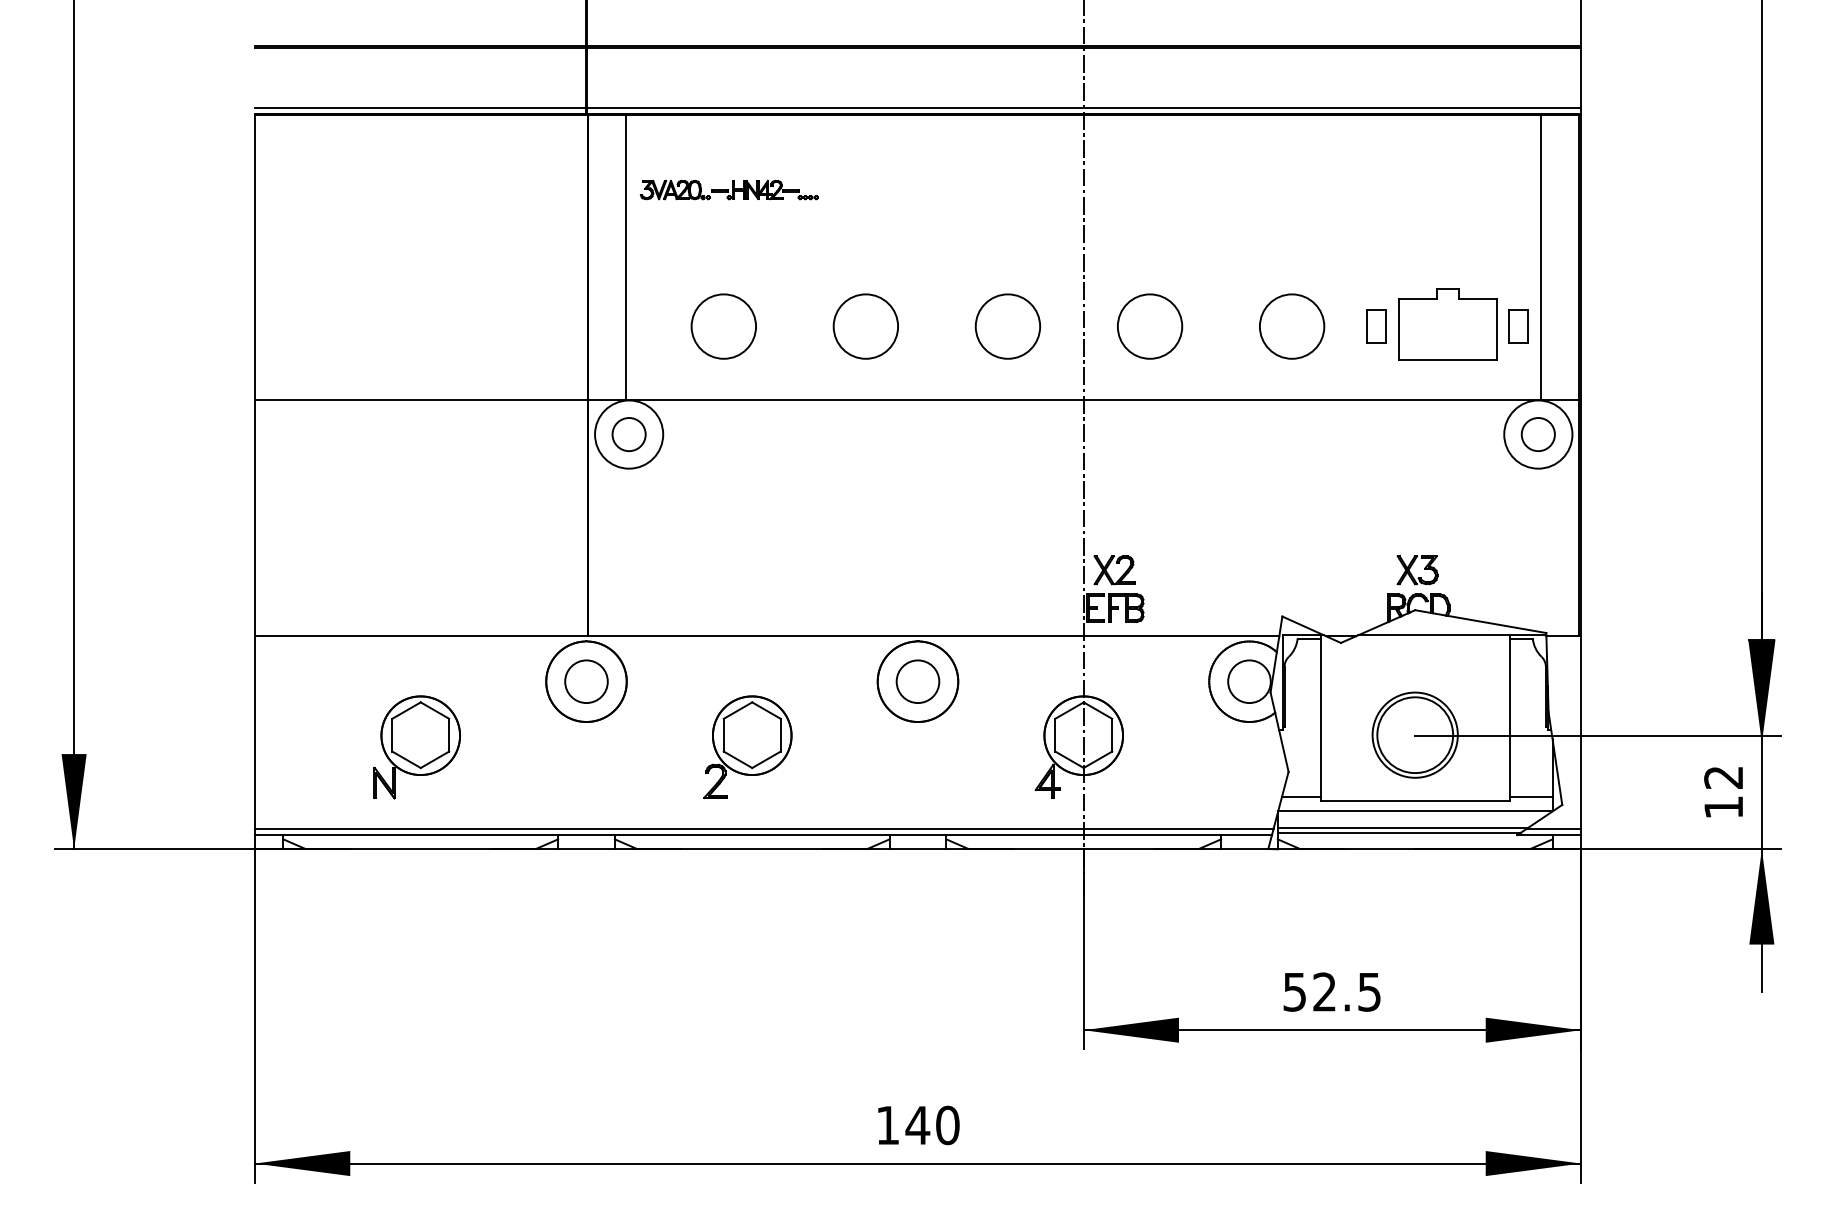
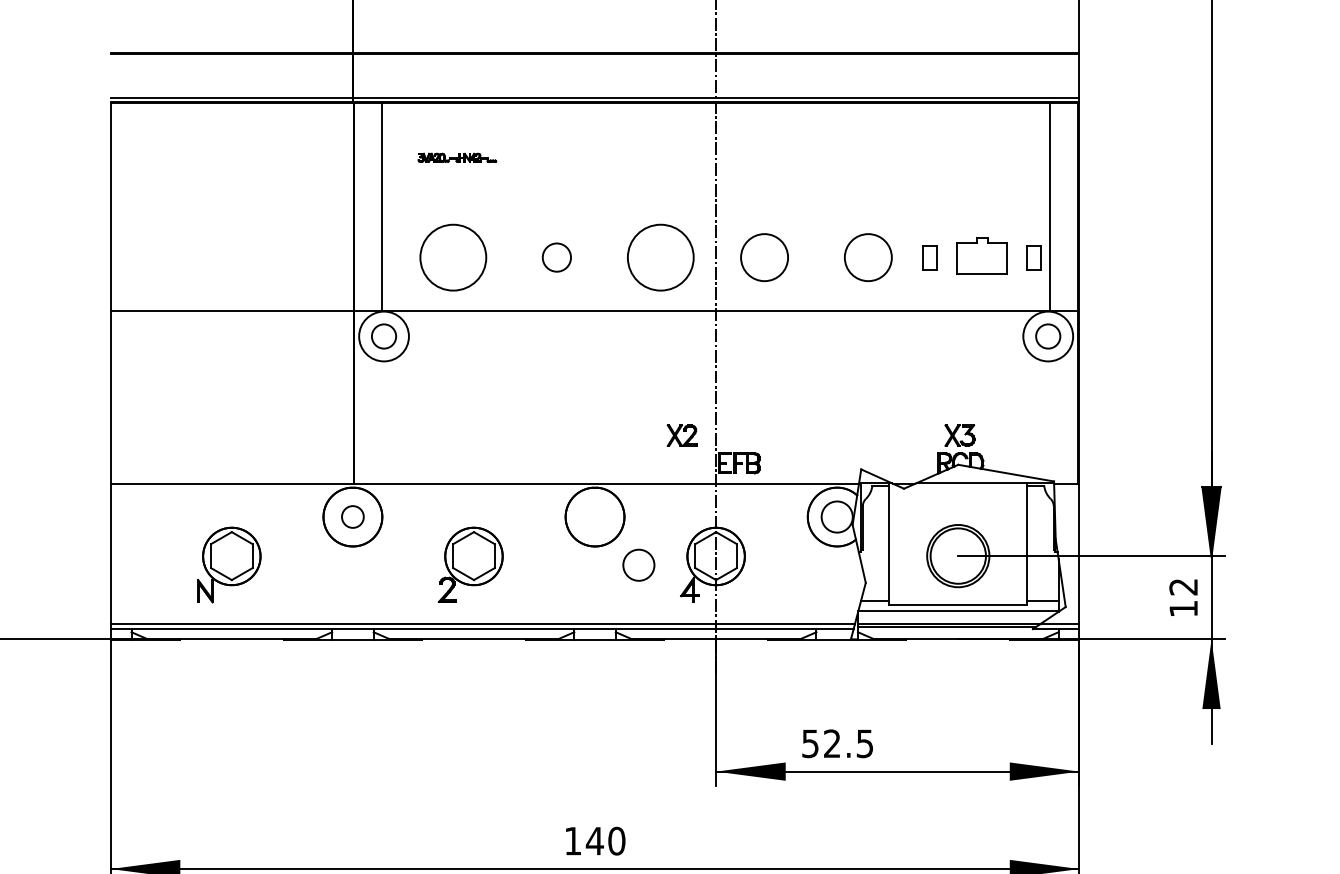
part: (729, 189) -> (457, 157), size x0.6
part: (1447, 324) -> (981, 256), size x0.7
circle: (723, 326) -> (452, 257), size x1.4
circle: (865, 326) -> (556, 257), size x0.6
circle: (1007, 326) -> (660, 257), size x1.4
part: (1108, 567) -> (677, 433), moved
circle: (586, 681) -> (352, 516), size x0.7
circle: (917, 681) -> (638, 565), moved
text: (1331, 991) -> (837, 743), moved

